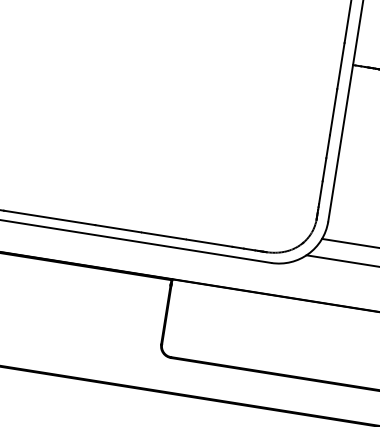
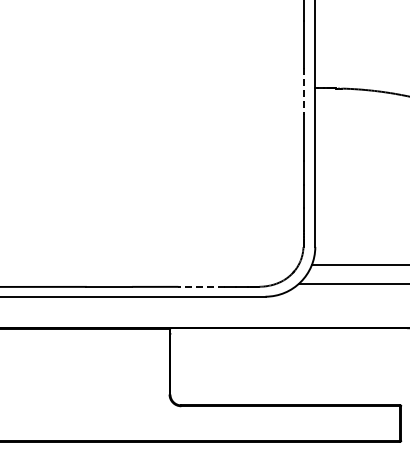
line: (340, 66) -> (303, 91), solid -> dashed
line: (209, 242) -> (201, 286), solid -> dashed

